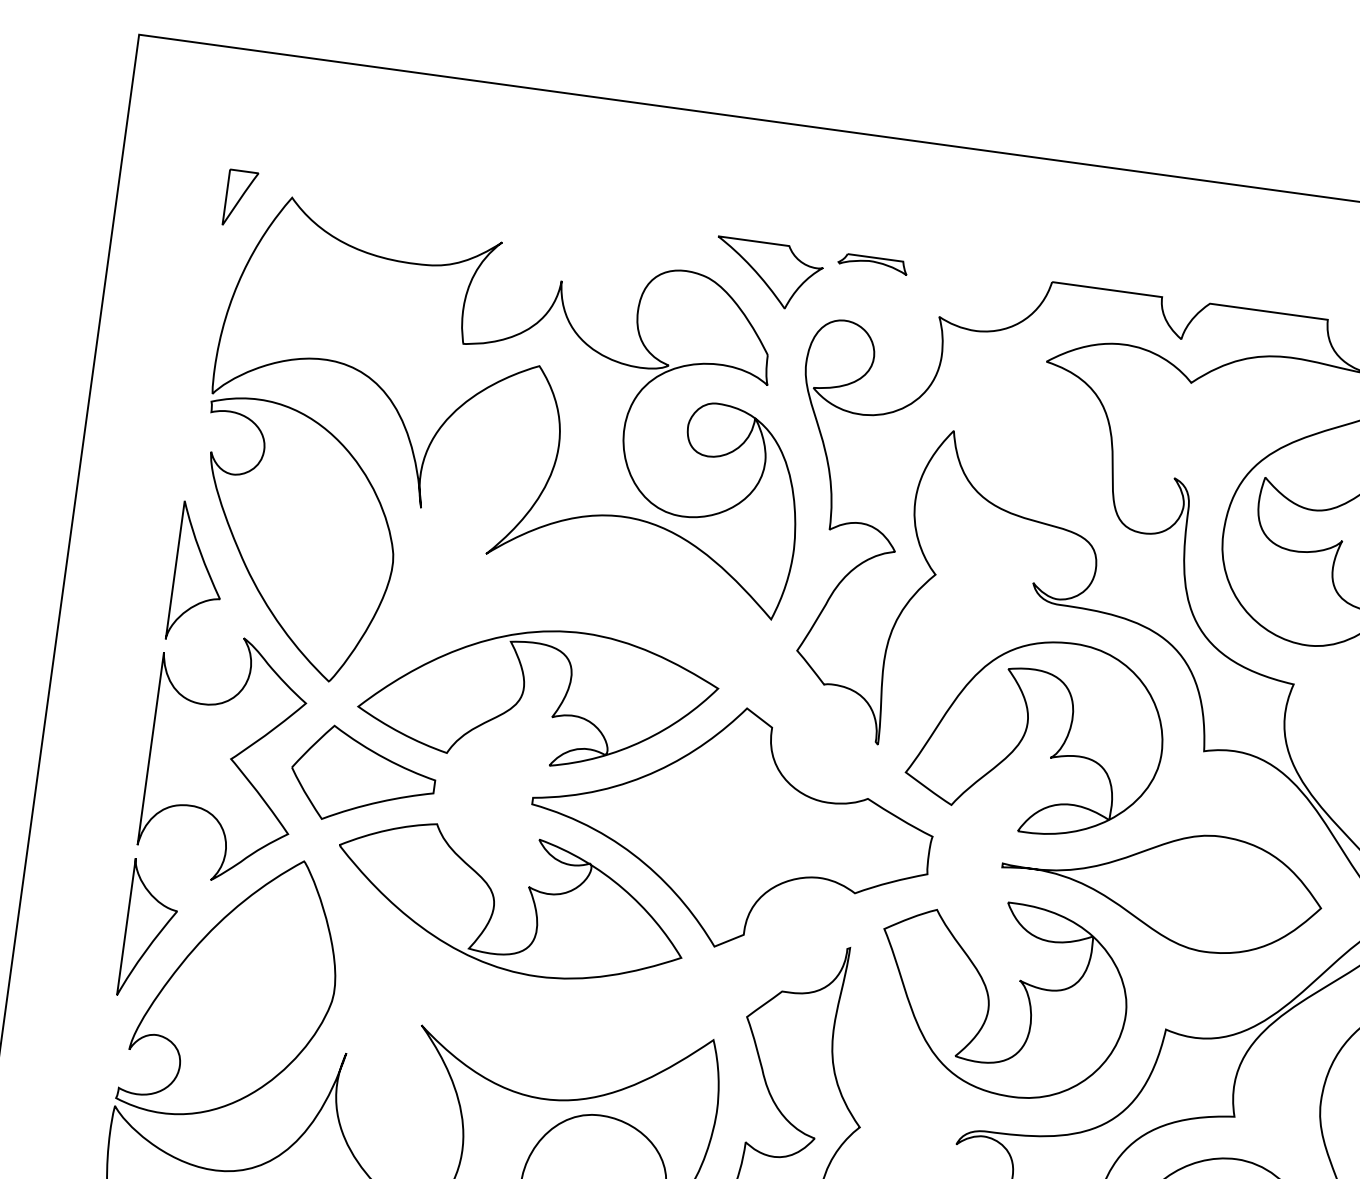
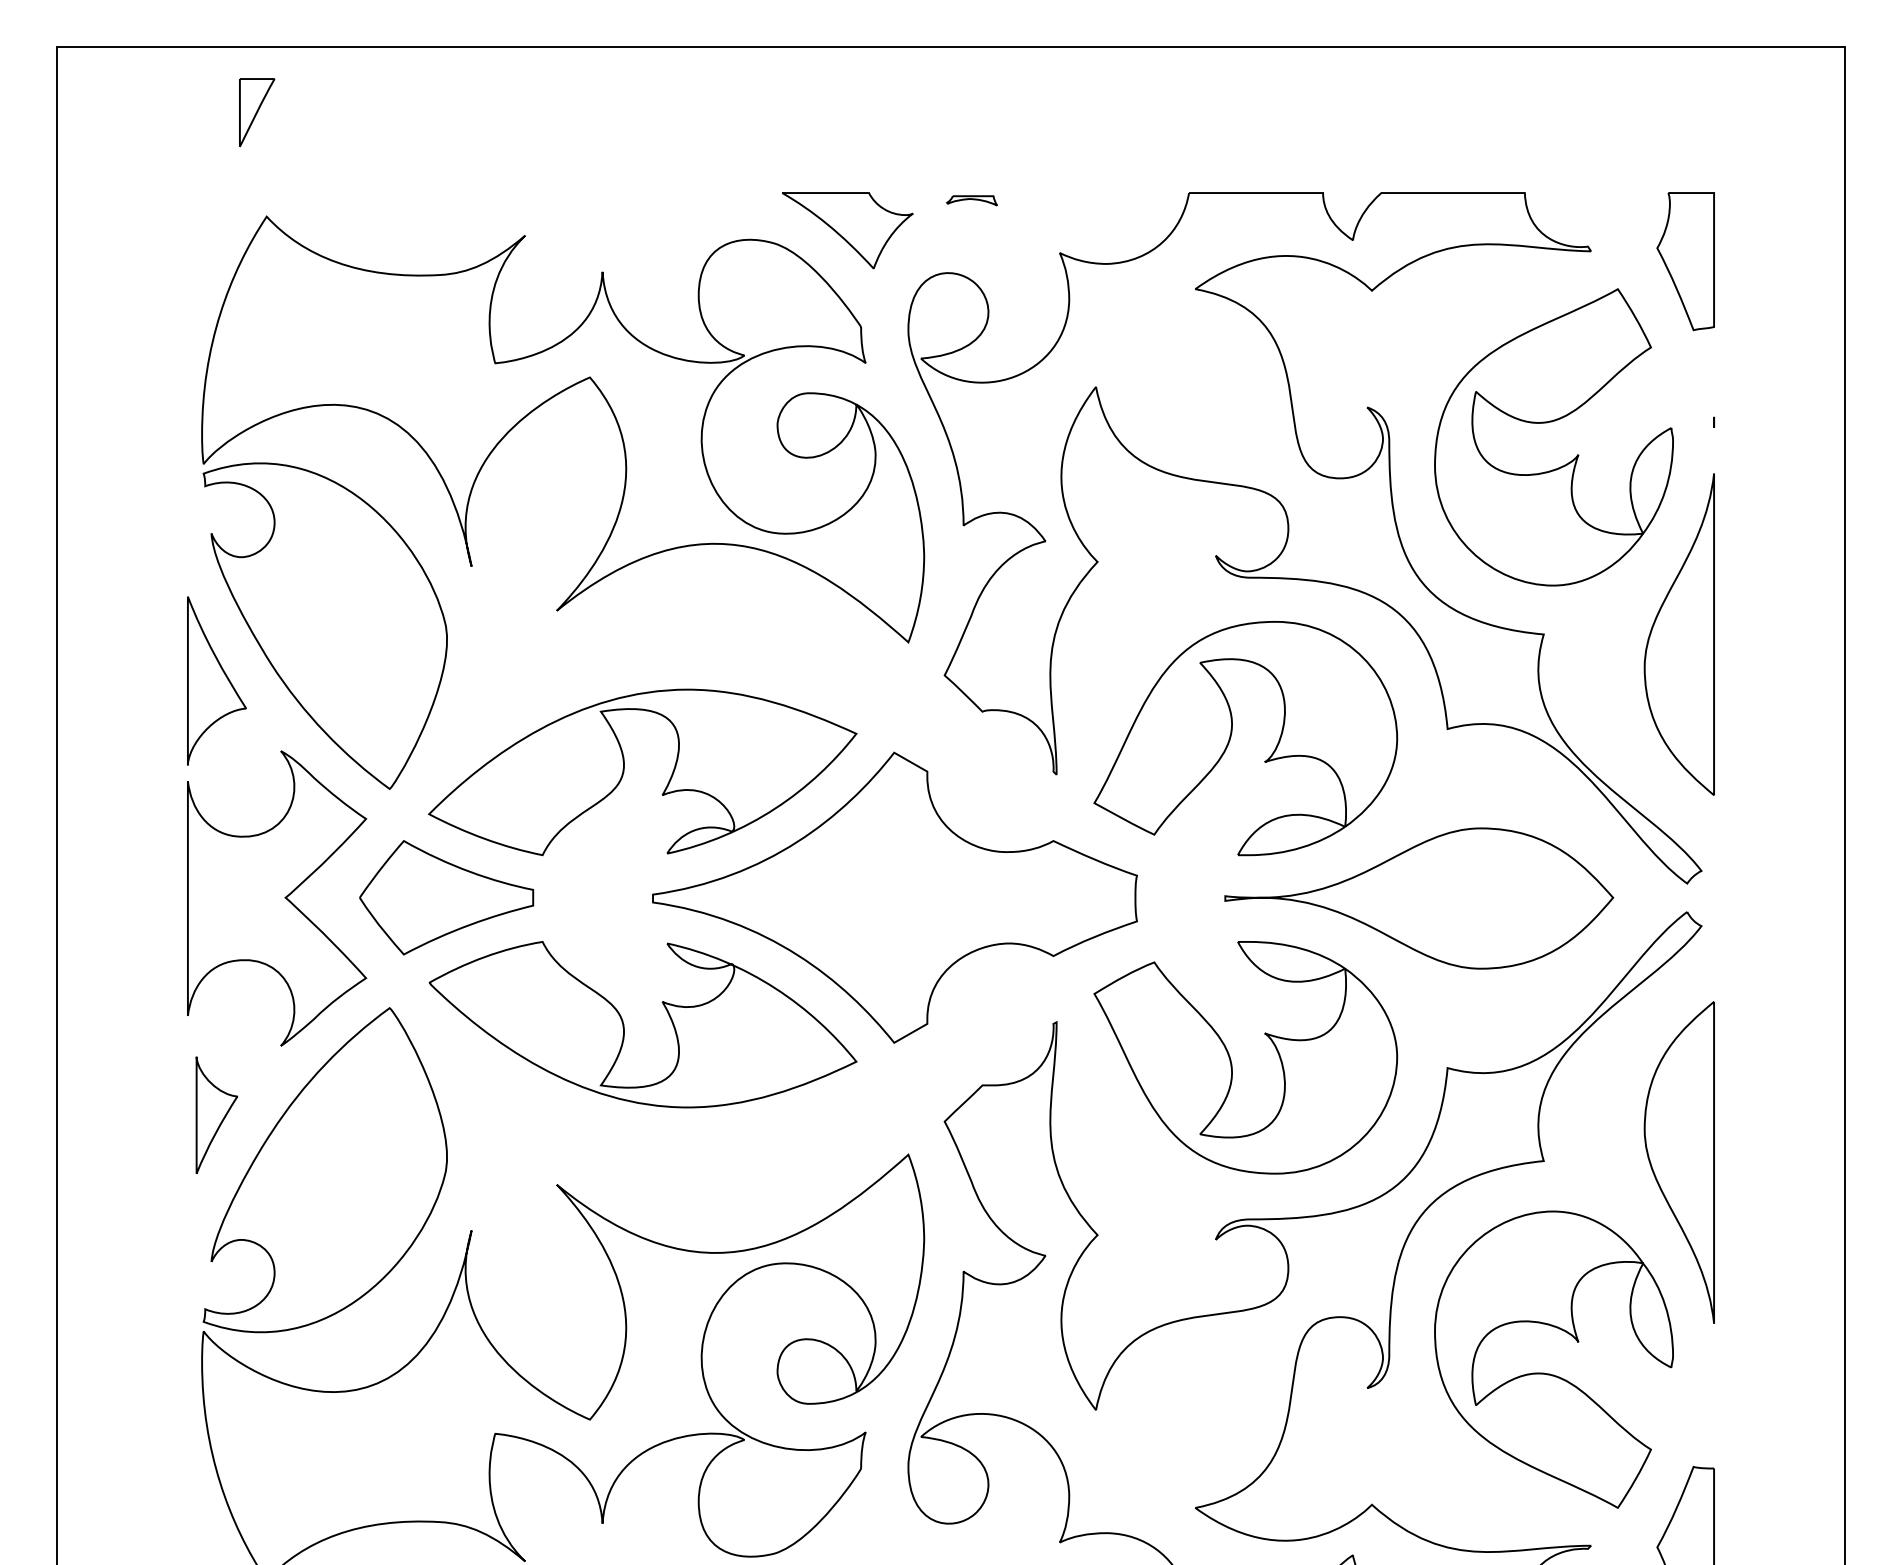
part: (240, 198) -> (257, 112), moved
part: (872, 263) -> (971, 200), size x0.6
part: (149, 929) -> (216, 1114), size x0.7

